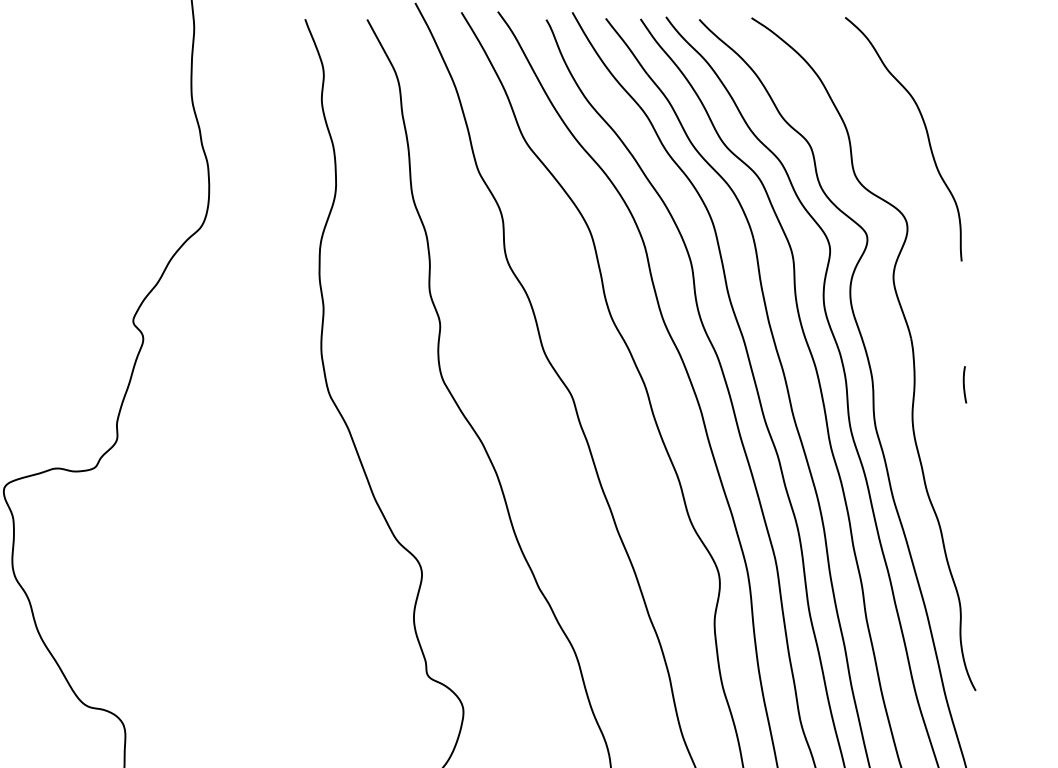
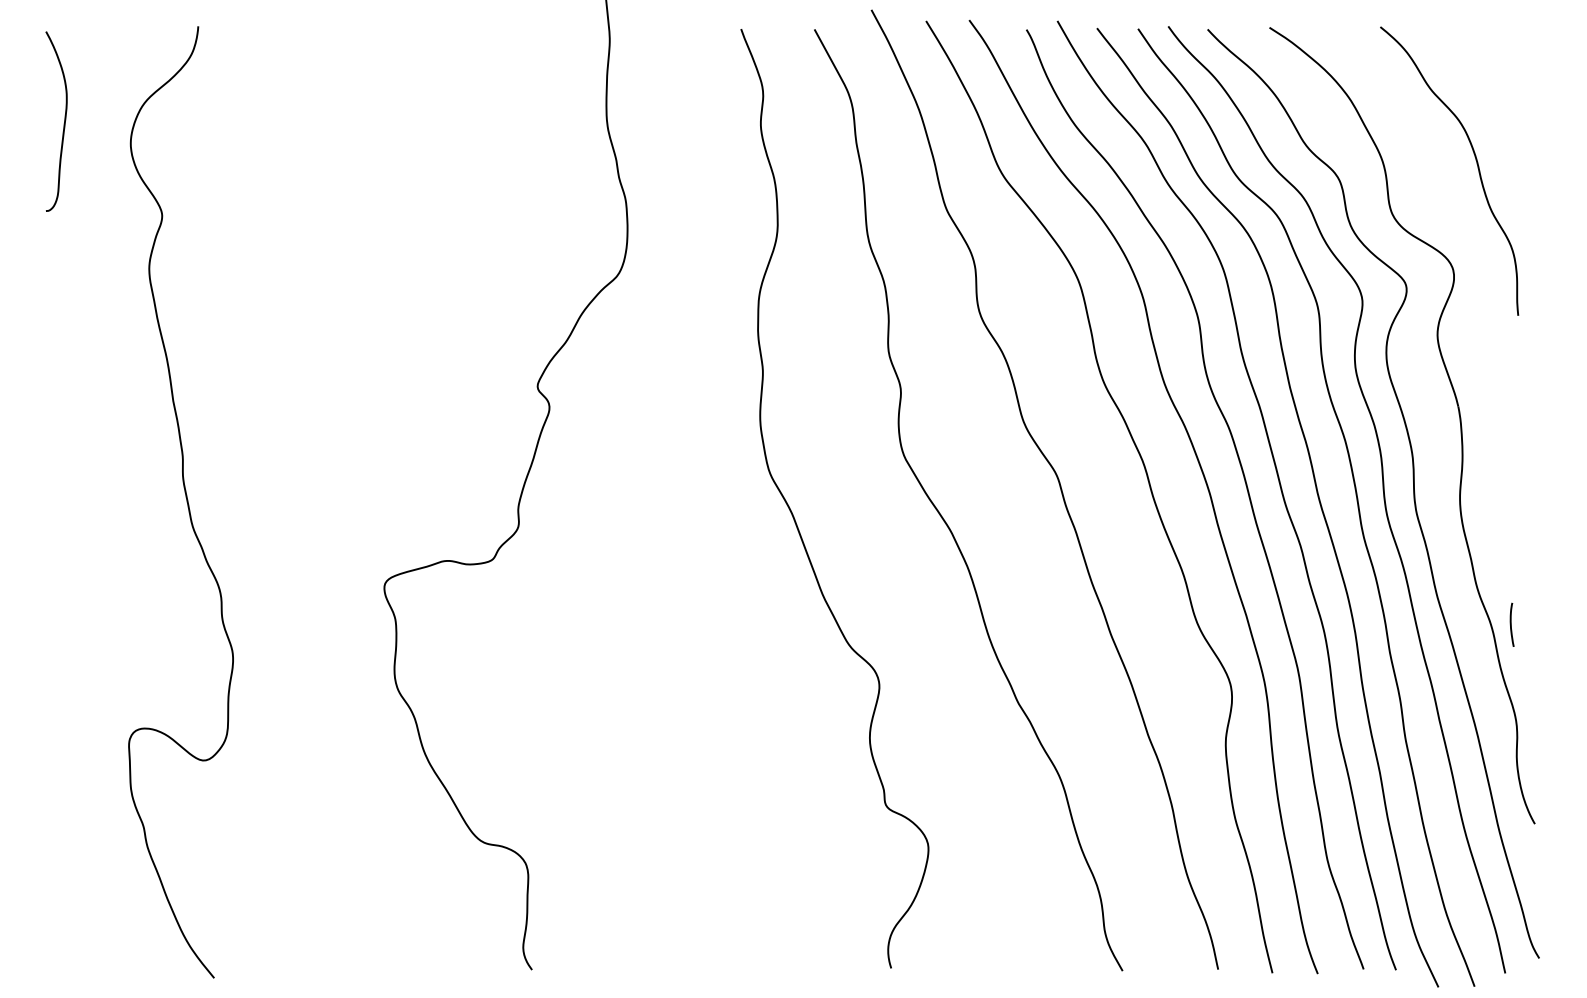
curve: (964, 384) -> (1511, 624), moved

